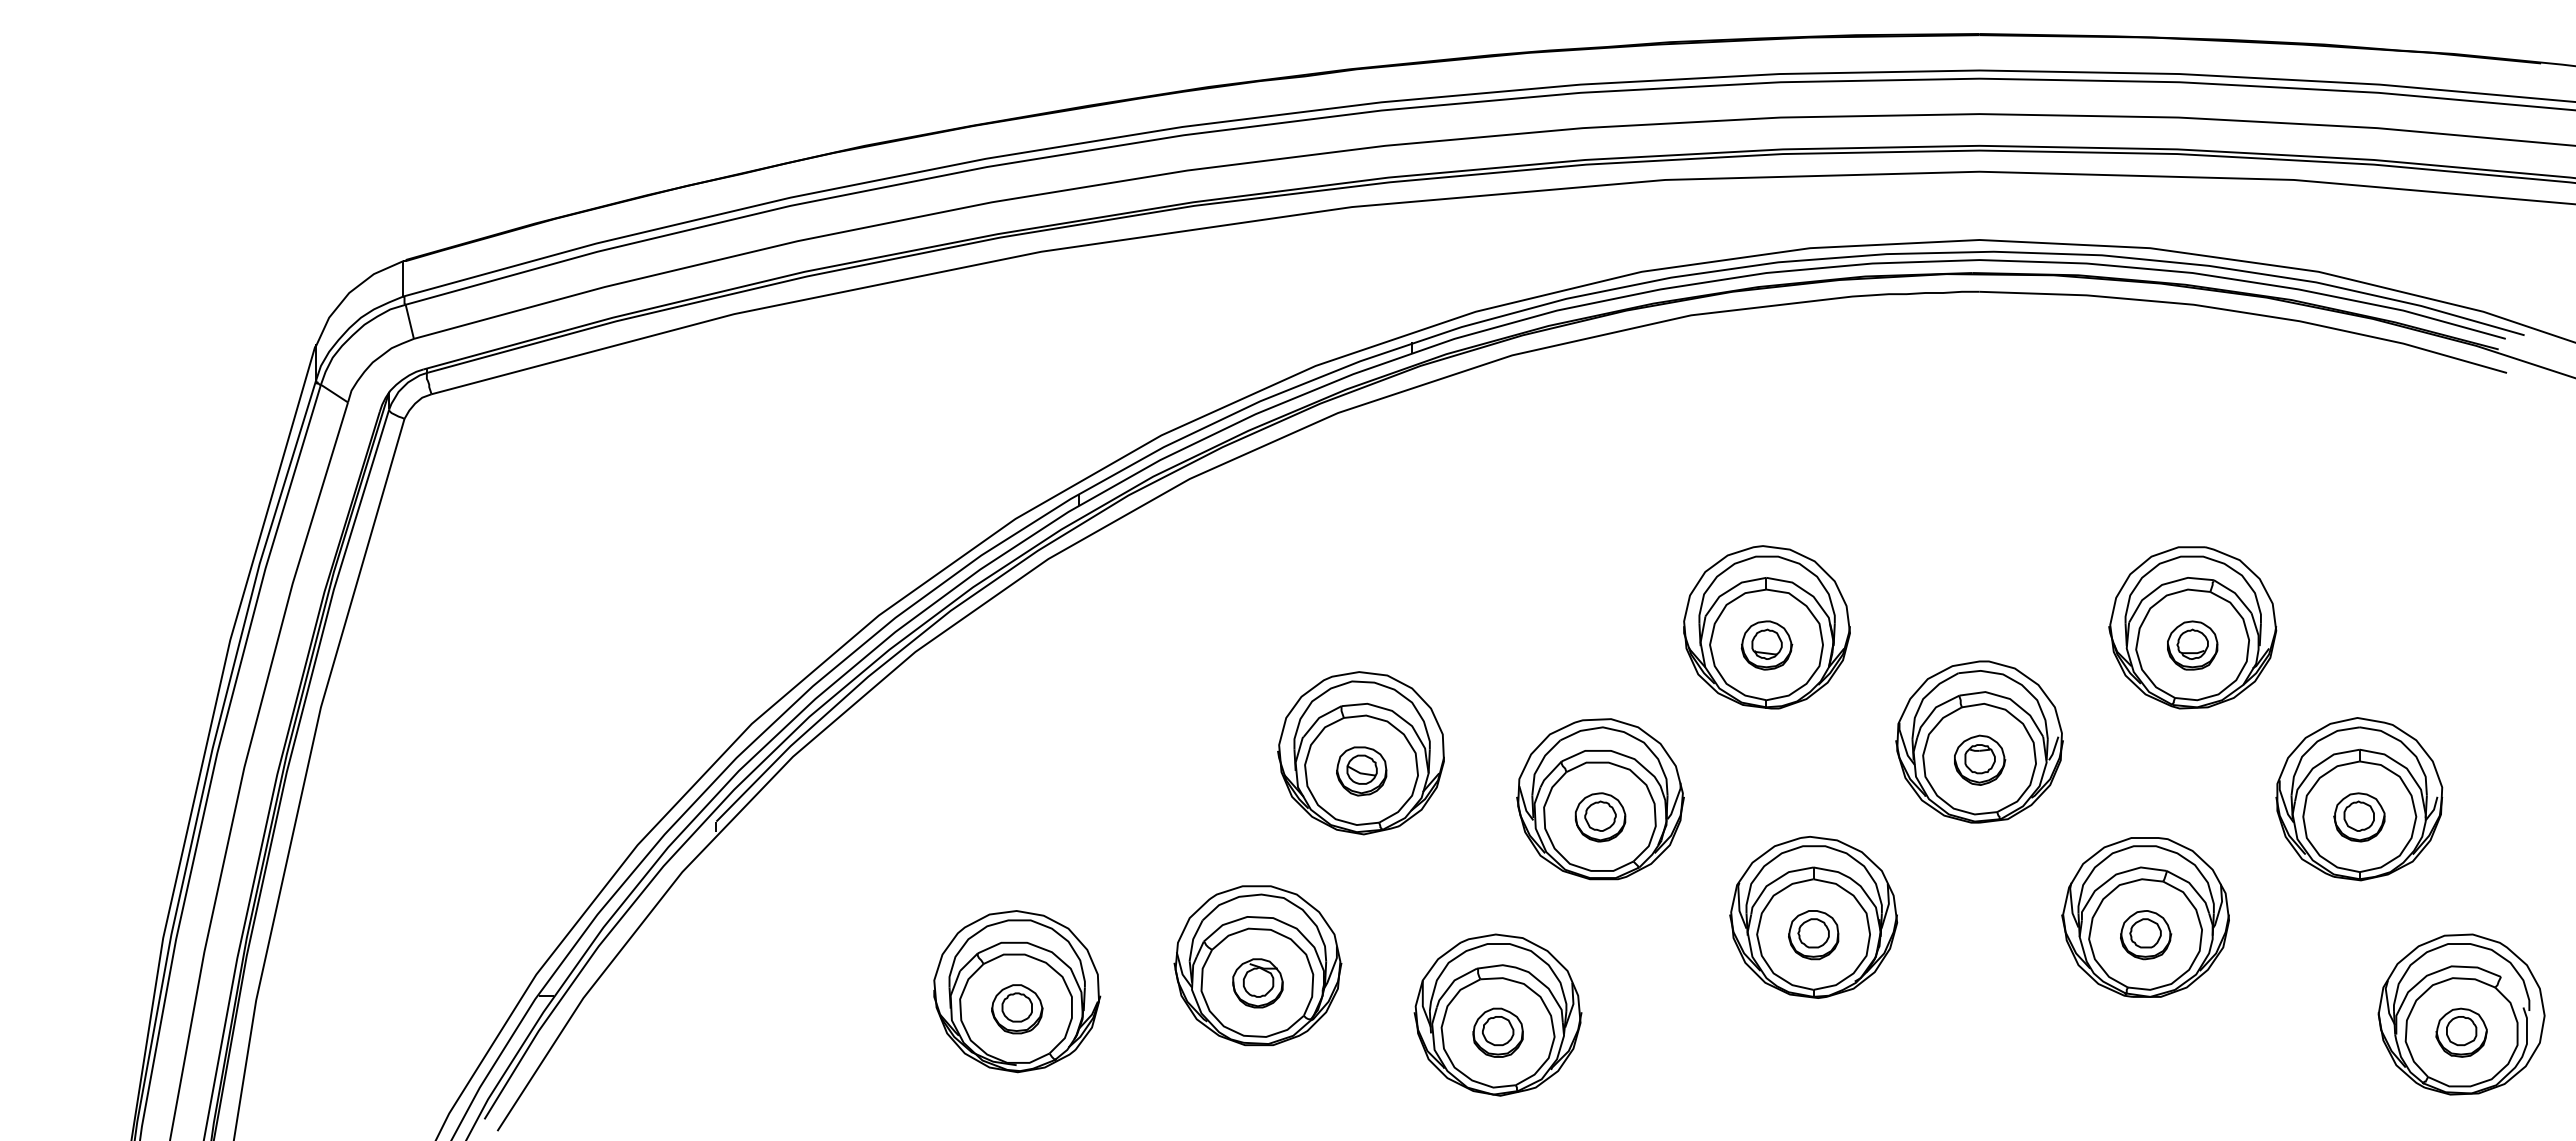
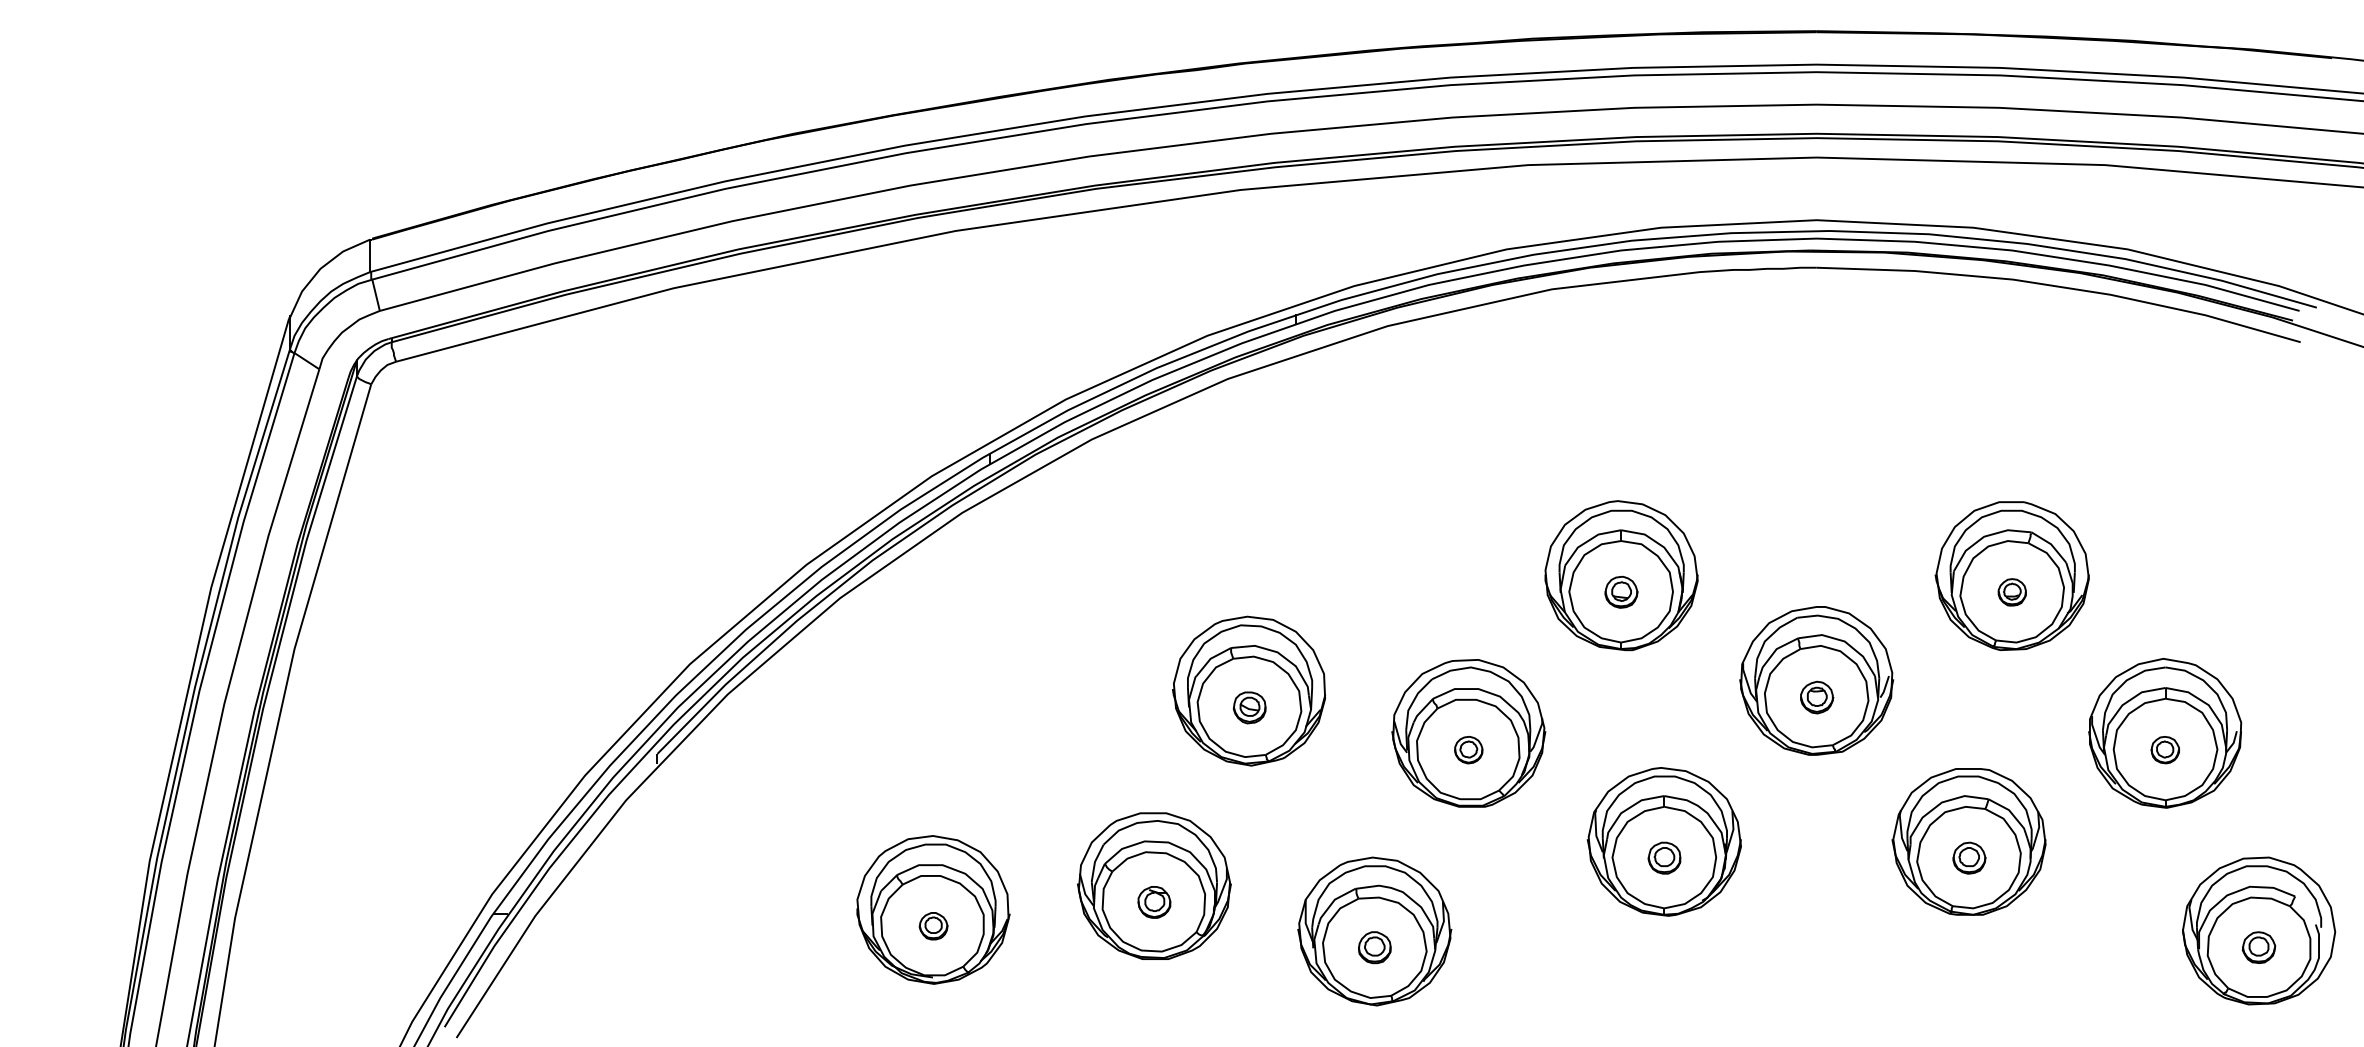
part: (1766, 645) -> (1621, 592), size x0.7
part: (2192, 645) -> (2012, 592), size x0.6
part: (1980, 759) -> (1817, 696), size x0.7
part: (1361, 771) -> (1249, 707), size x0.7
part: (1600, 817) -> (1468, 750), size x0.6
part: (2359, 817) -> (2165, 750), size x0.6
part: (1813, 935) -> (1664, 858), size x0.7
part: (2146, 935) -> (1969, 858), size x0.7
part: (1257, 983) -> (1154, 902), size x0.7
part: (1017, 1009) -> (933, 926), size x0.6
part: (1497, 1032) -> (1374, 947), size x0.7
part: (2461, 1032) -> (2258, 947), size x0.7

